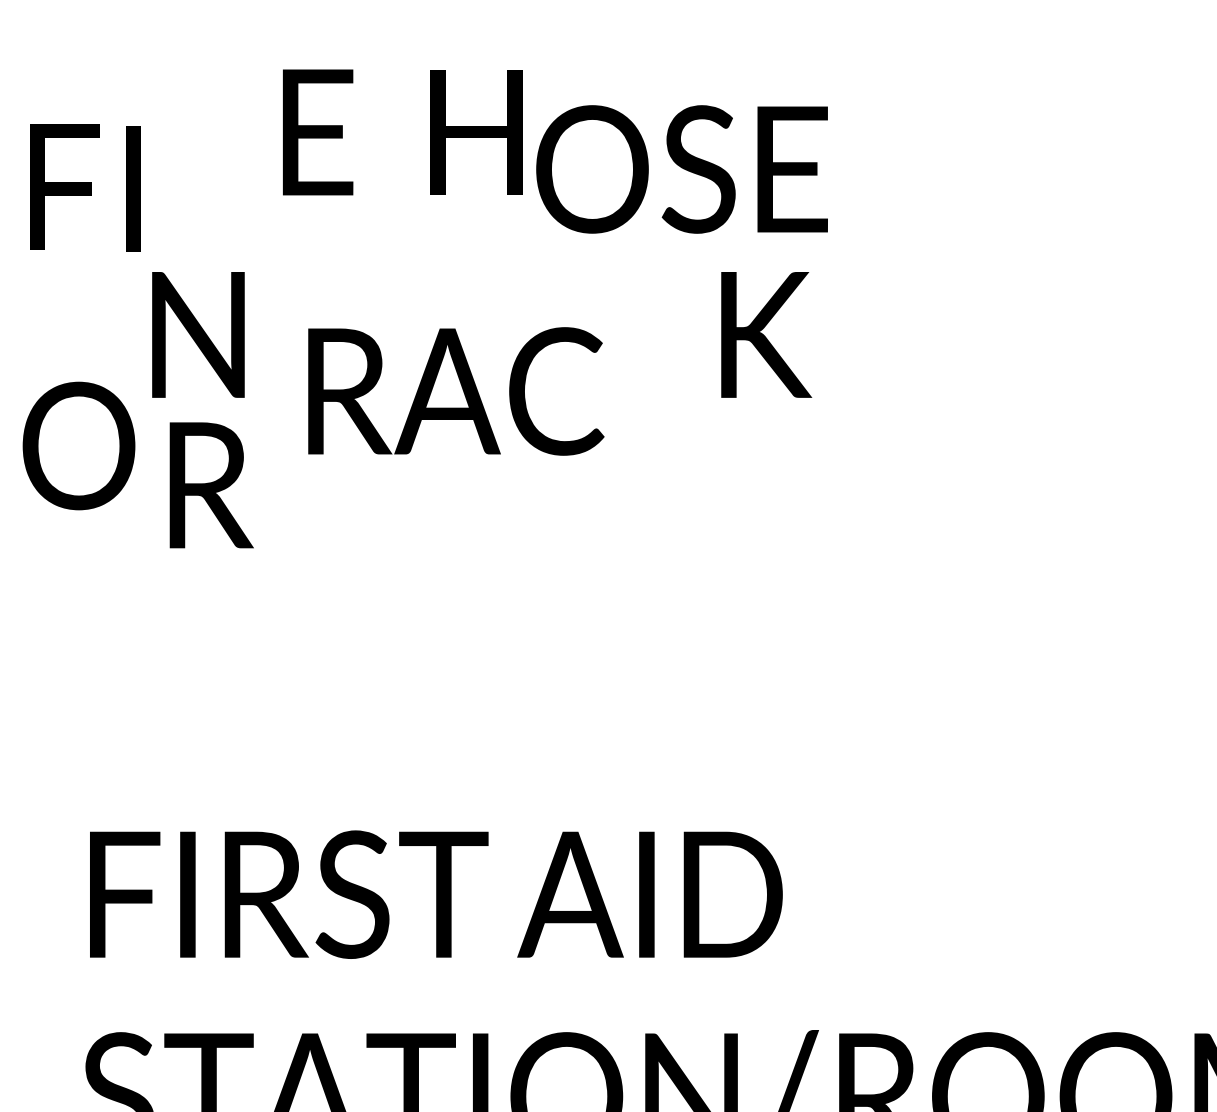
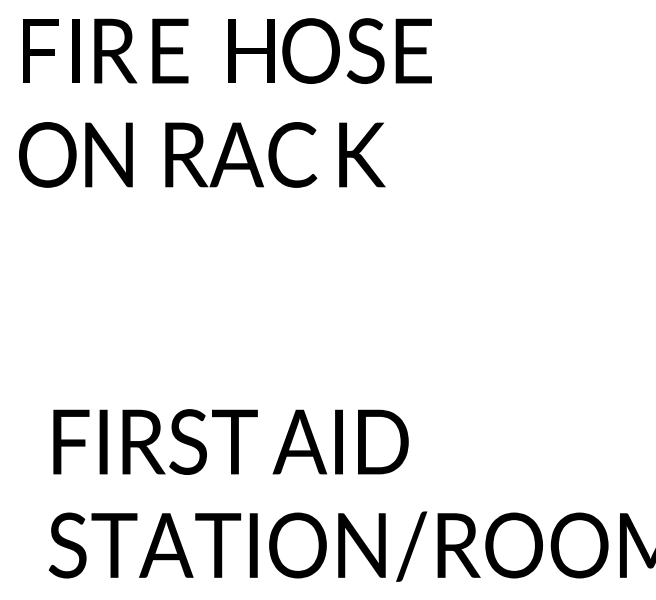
text: (680, 168) -> (356, 50), moved
text: (64, 185) -> (40, 50), moved
text: (133, 187) -> (75, 50), moved
text: (766, 334) -> (362, 154), moved
text: (456, 390) -> (241, 154), moved
text: (78, 445) -> (47, 154), moved
text: (211, 484) -> (115, 50), moved

